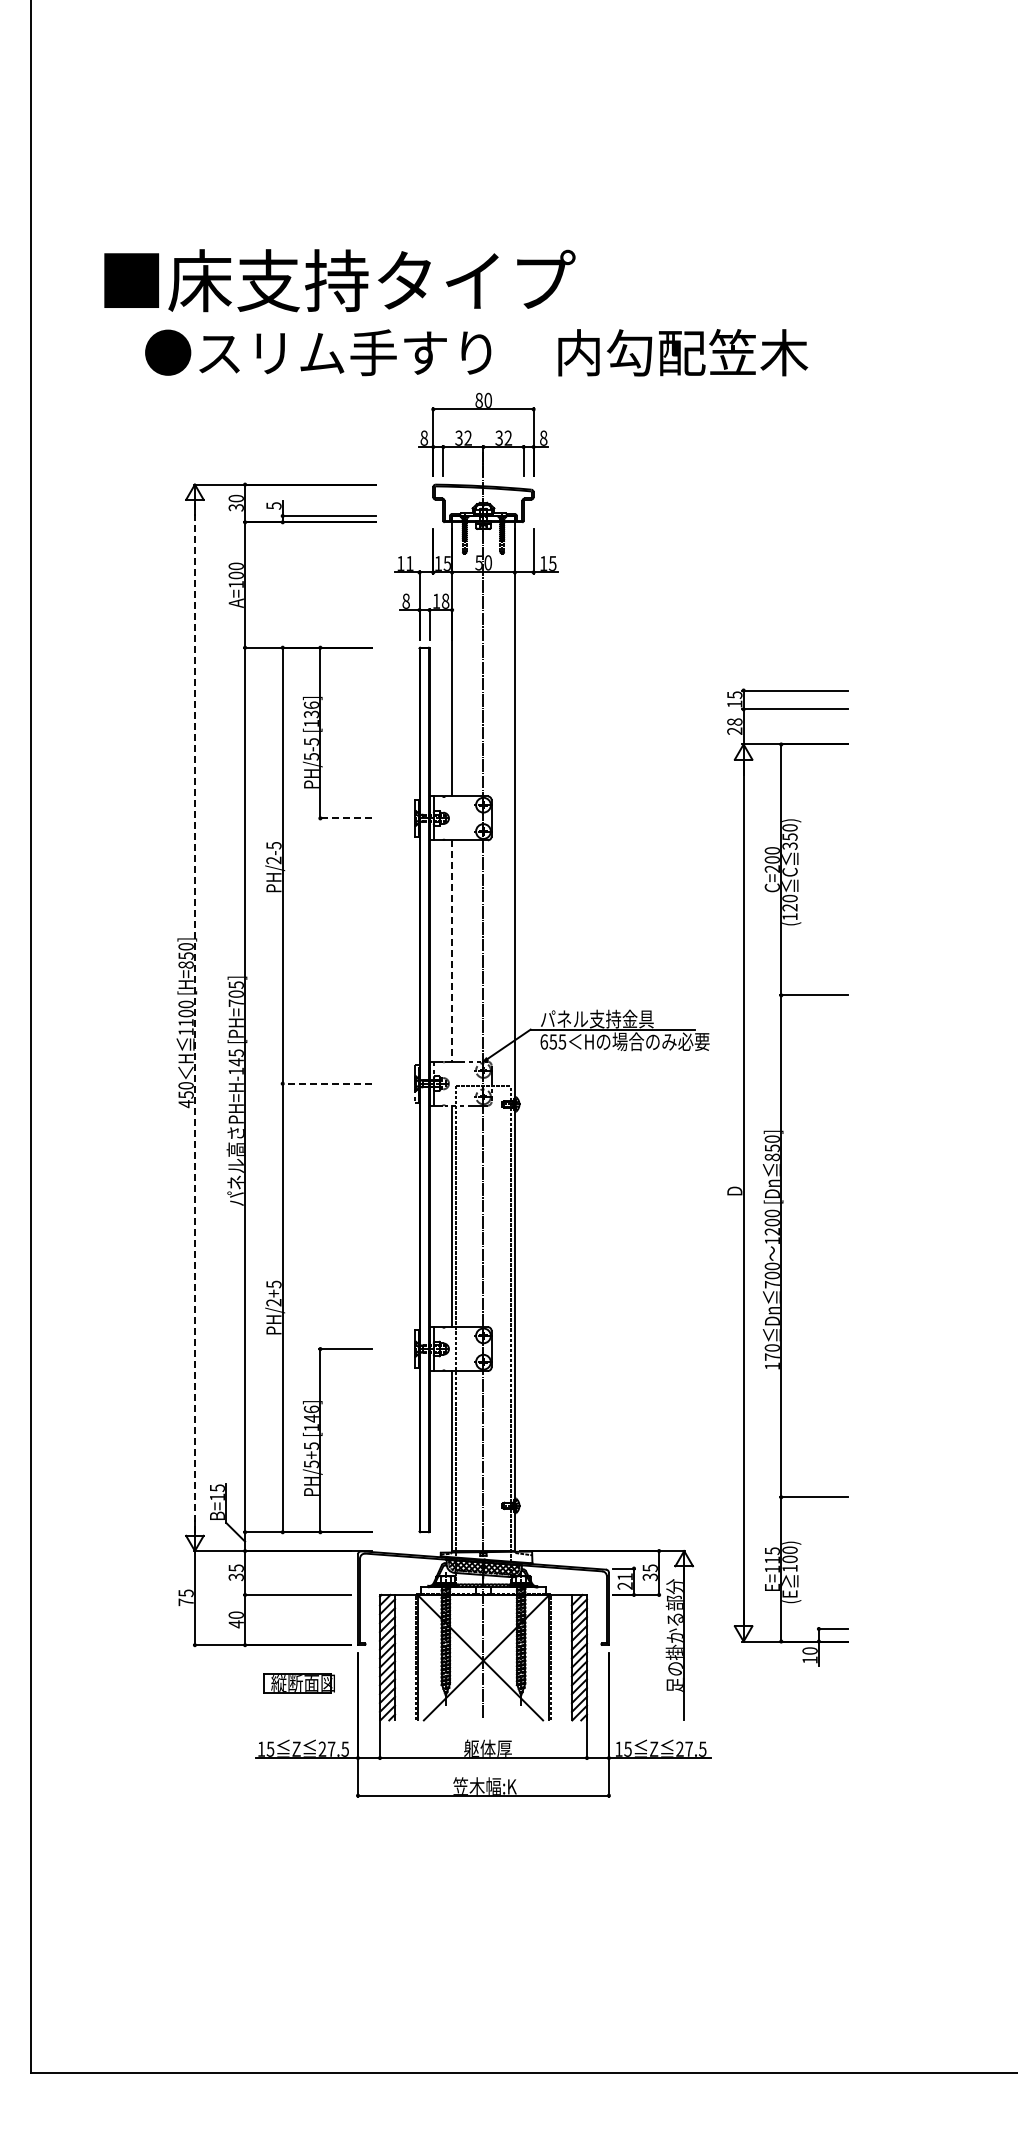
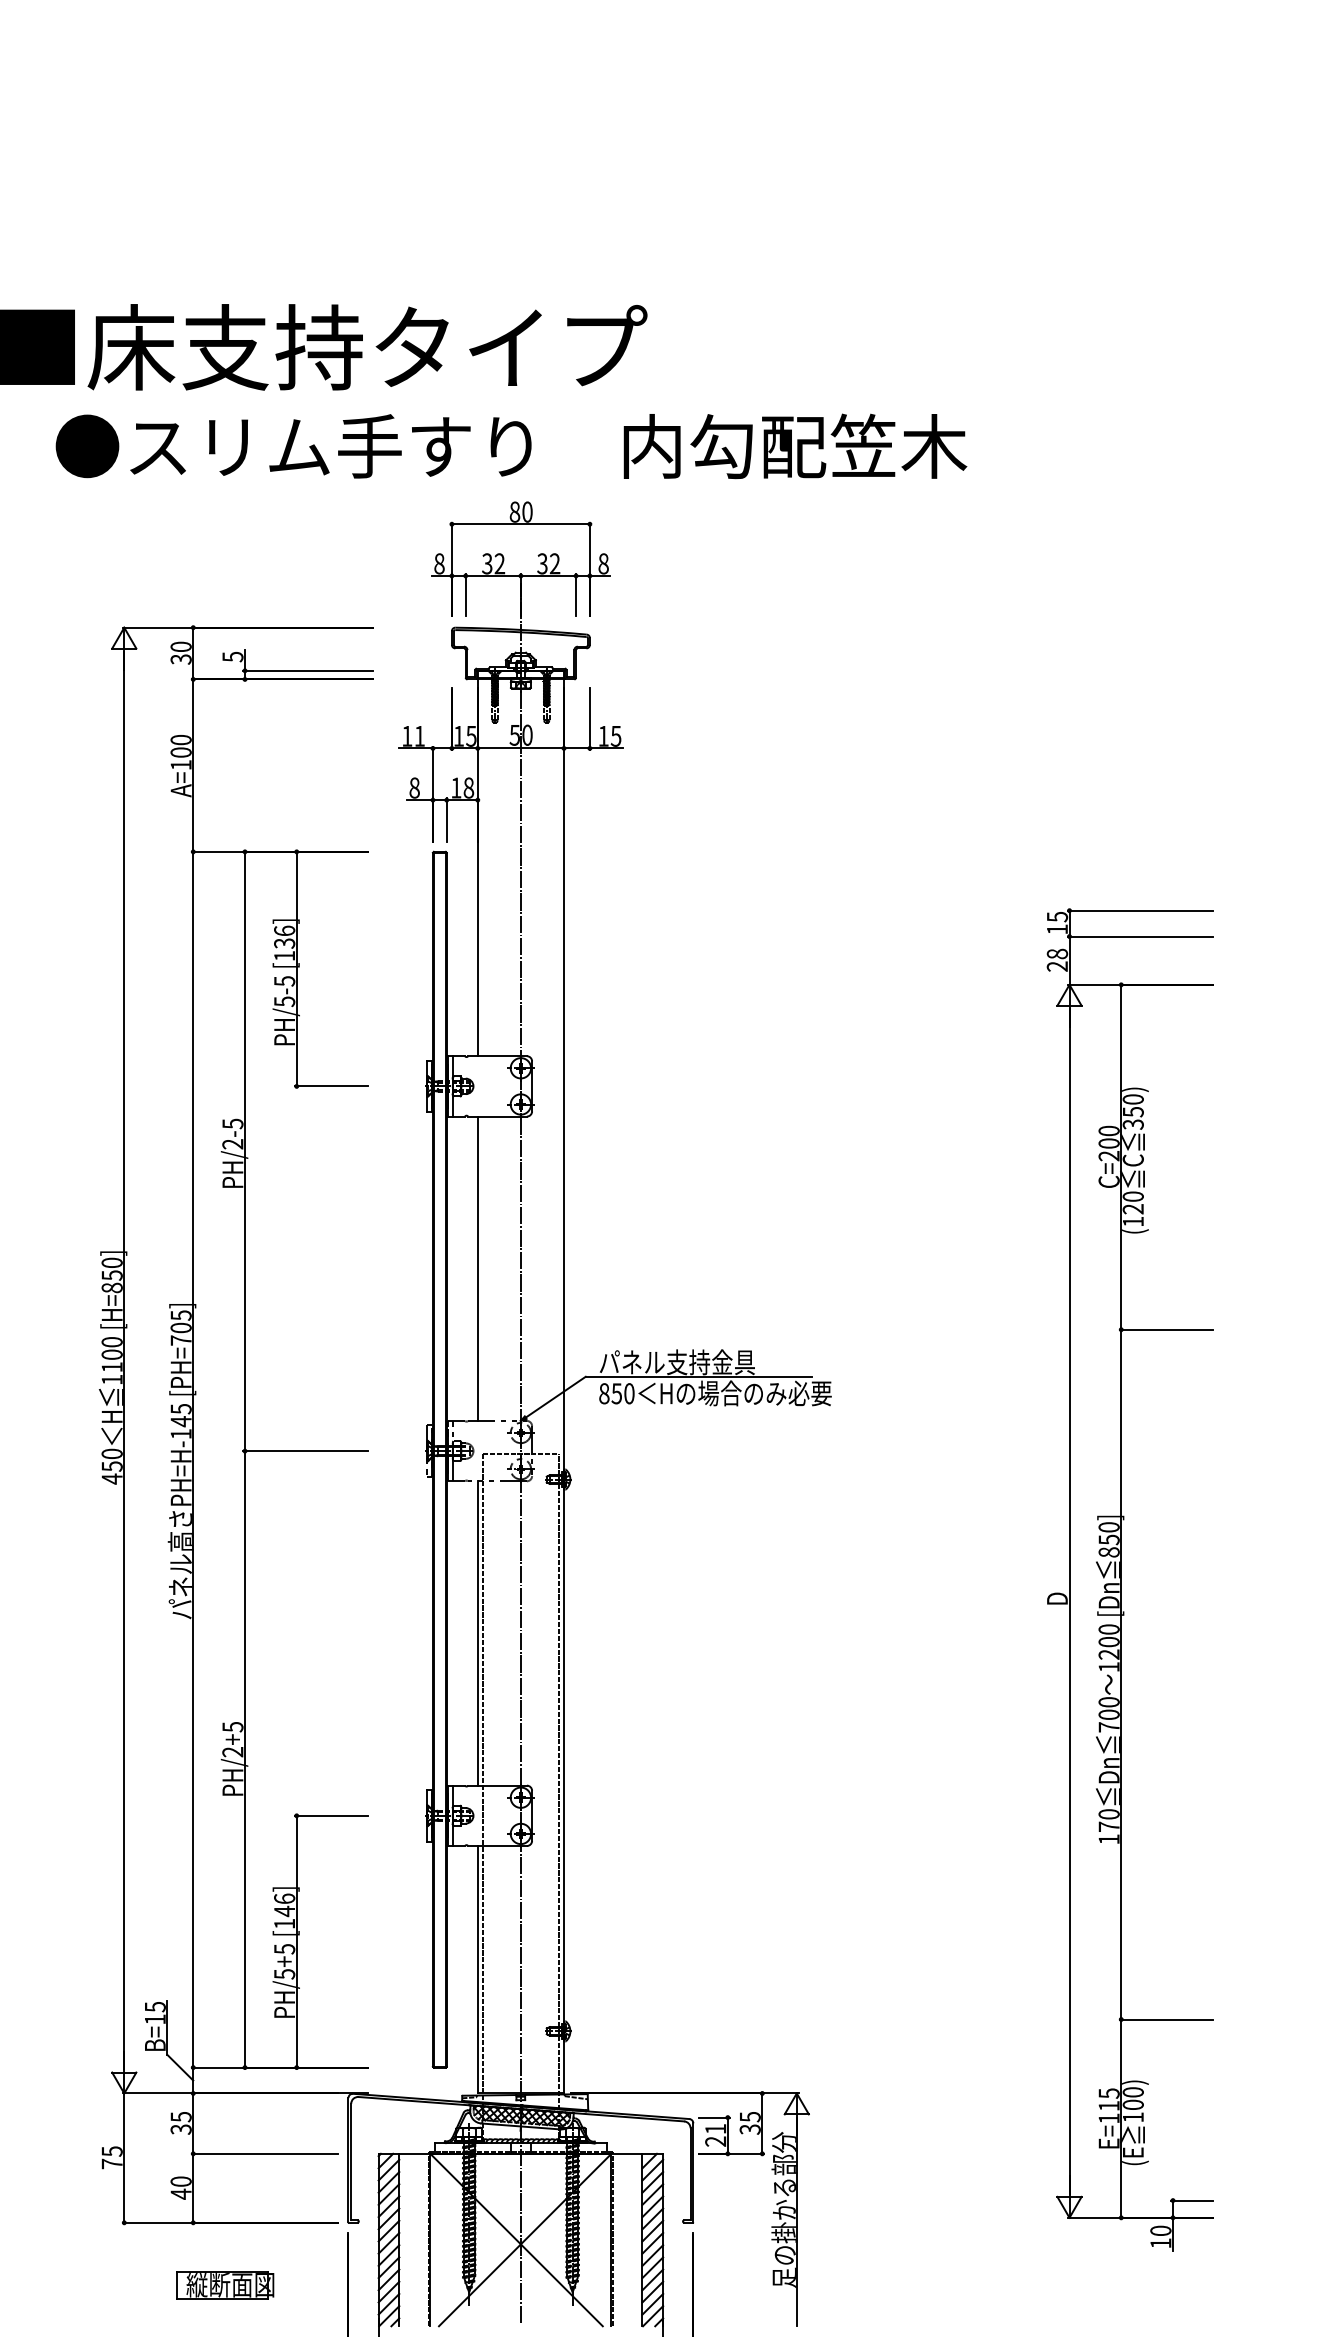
line: (345, 818) -> (331, 1086), dashed -> solid
line: (452, 951) -> (478, 1269), dashed -> solid
line: (194, 1017) -> (123, 1360), dashed -> solid
text: (553, 1041) -> (617, 1393), 655 -> 850
line: (326, 1083) -> (305, 1450), dashed -> solid
part: (787, 1177) -> (1129, 1580), moved
part: (298, 1683) -> (224, 2285), moved

